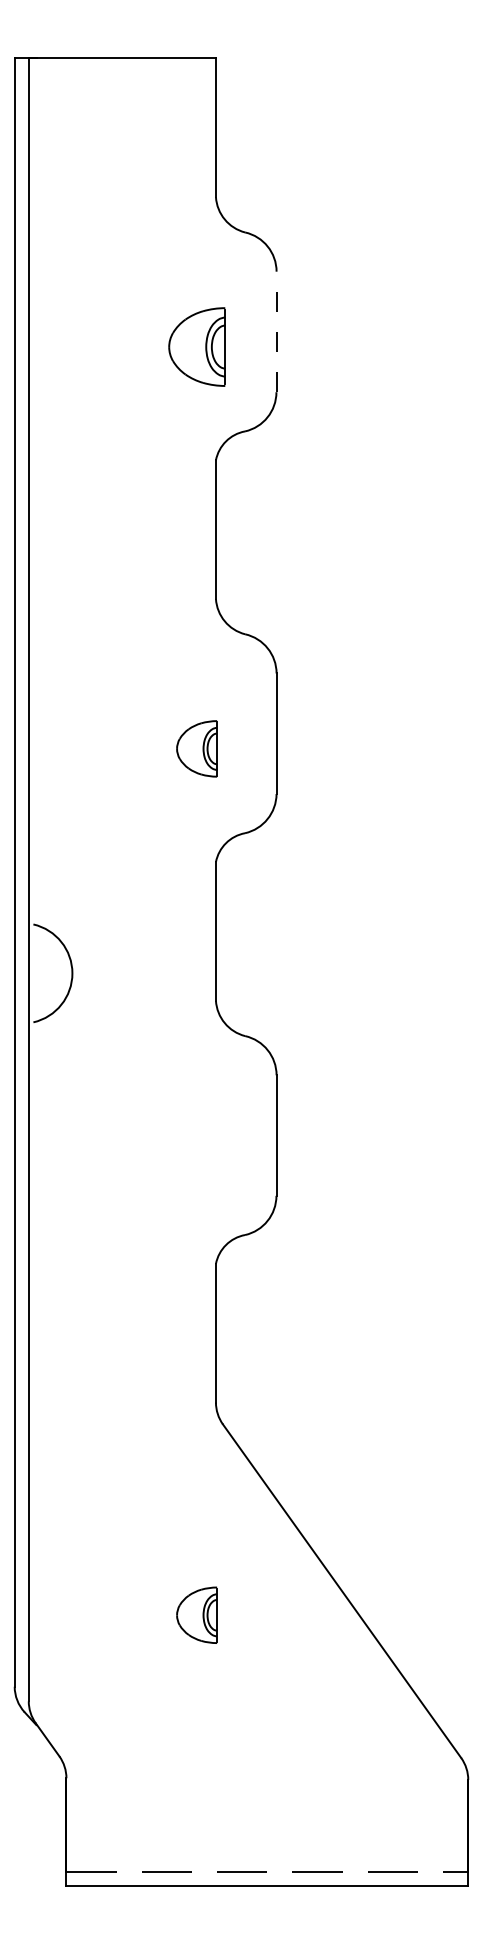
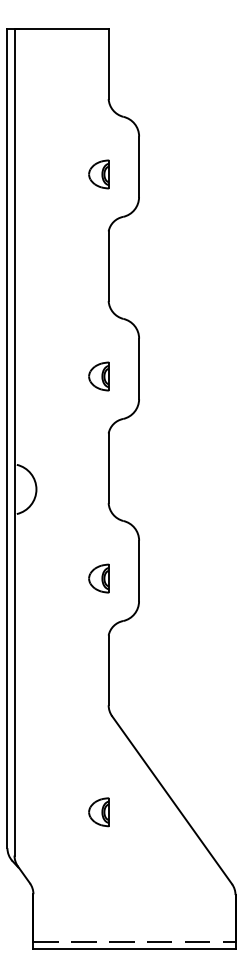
line: (277, 331) -> (139, 166), dashed -> solid
part: (195, 347) -> (98, 174), size x0.71
part: (195, 1150) -> (98, 578), added

